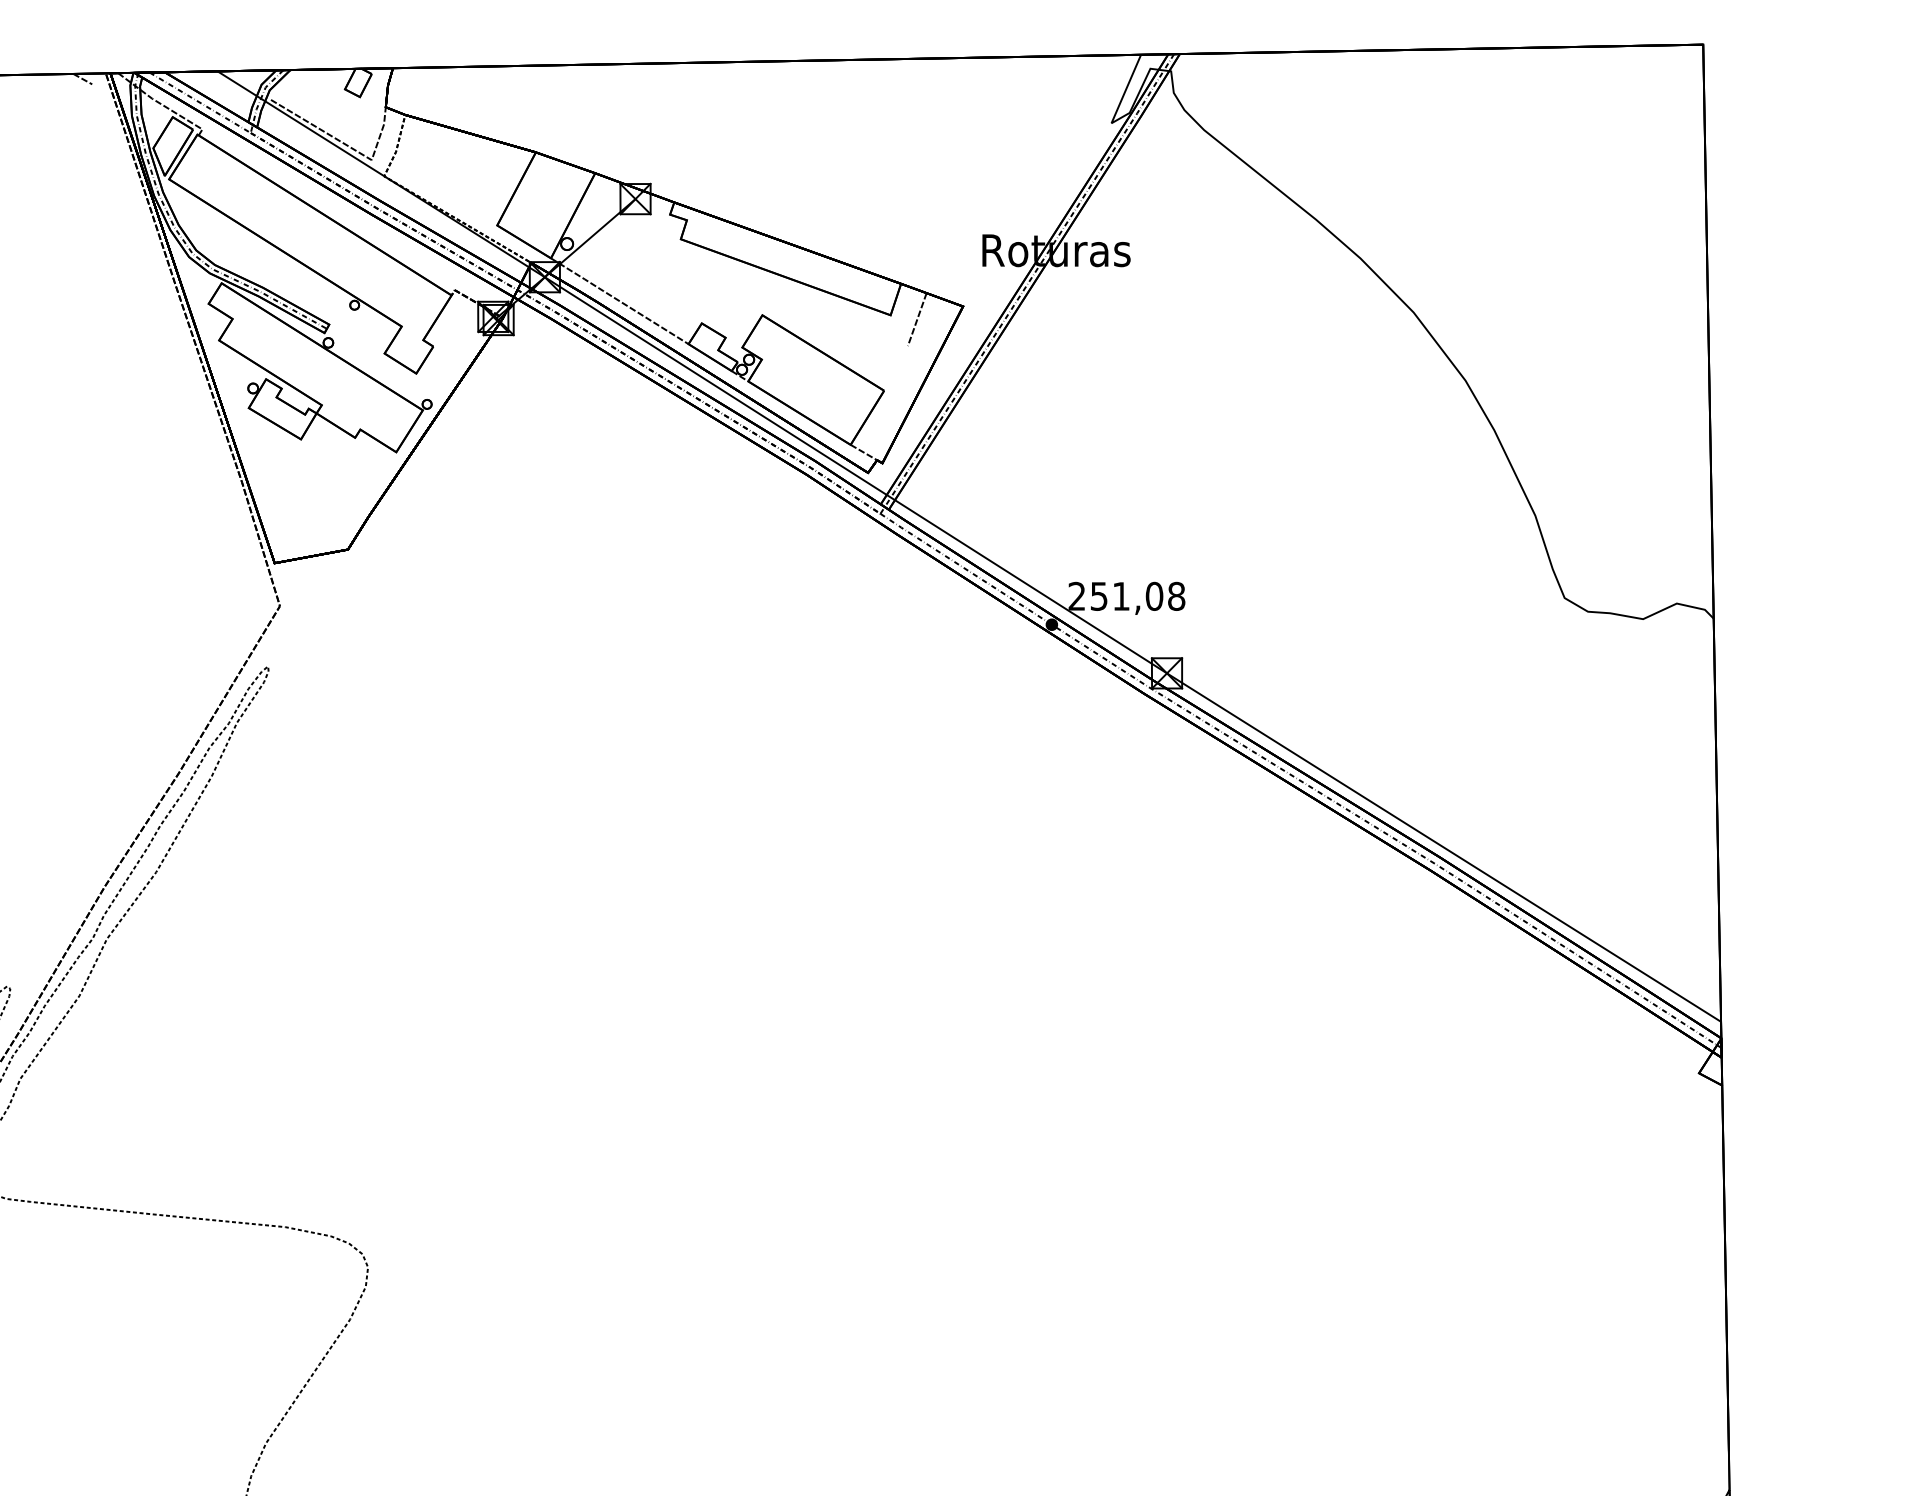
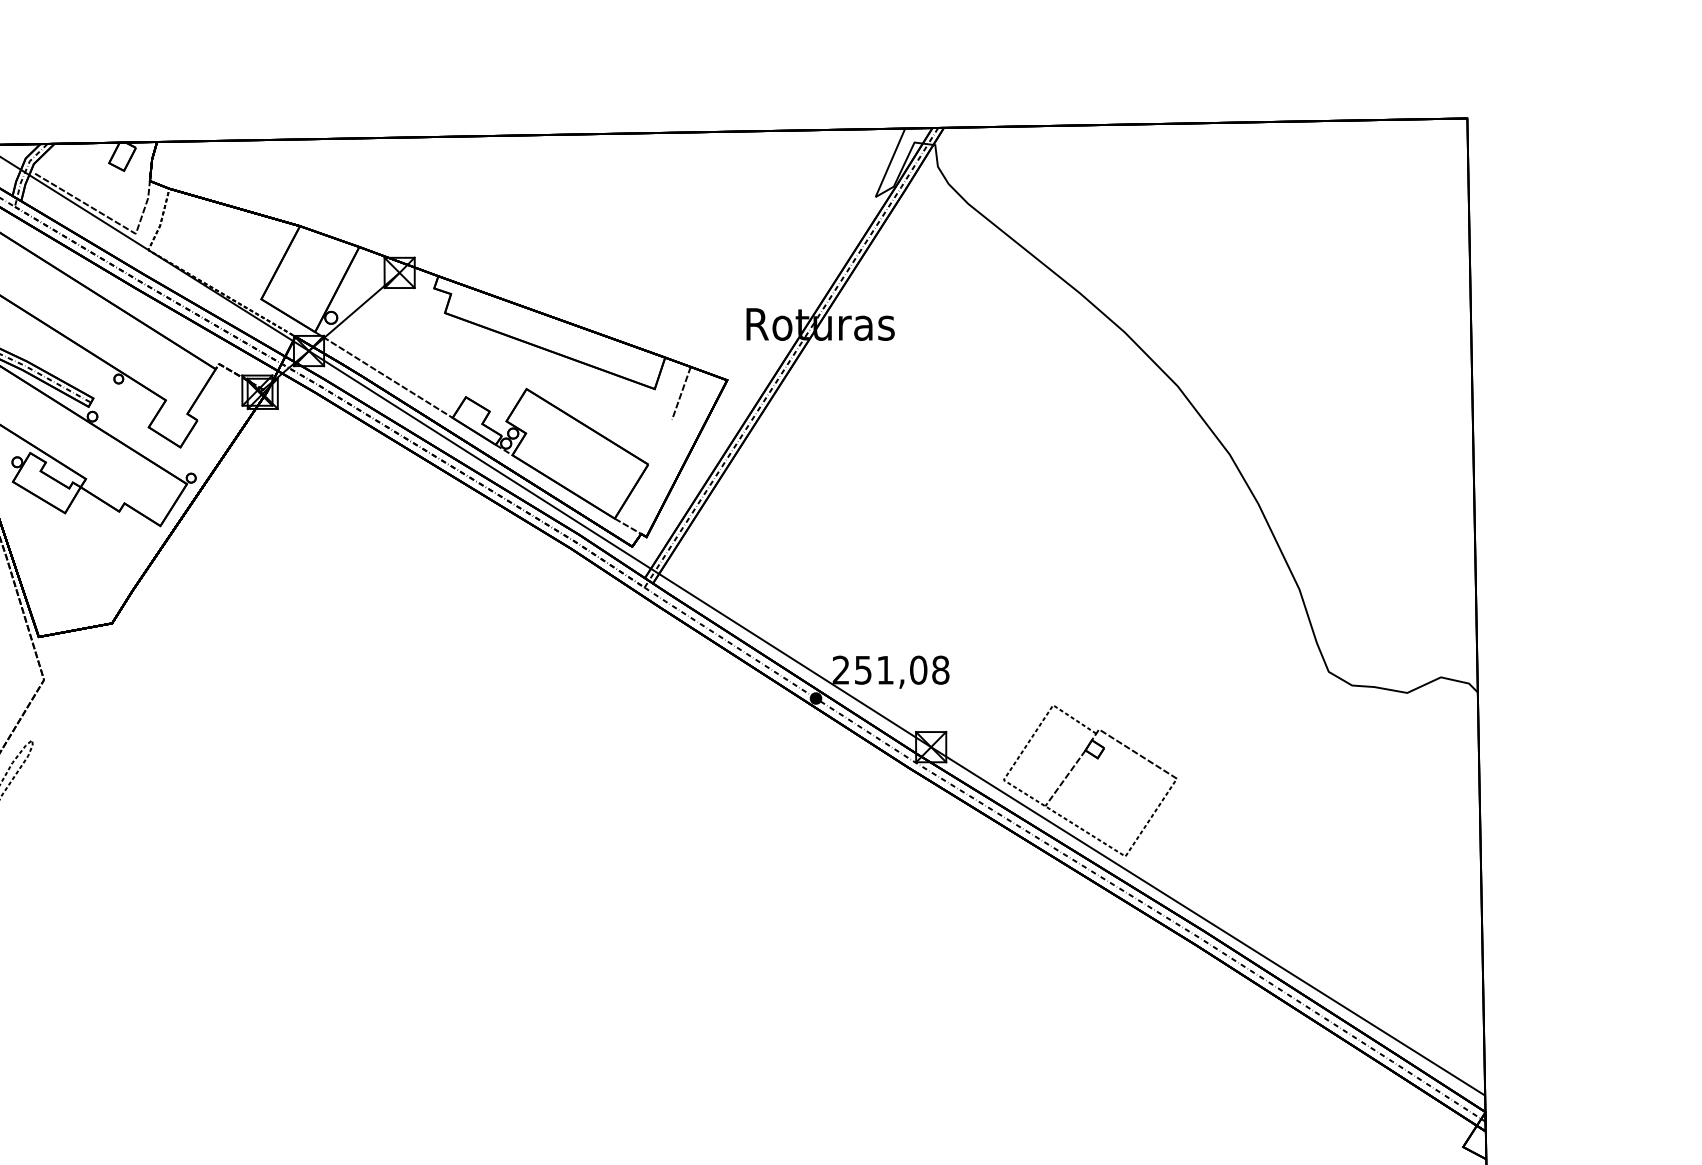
part: (1308, 696) -> (1072, 770), added

